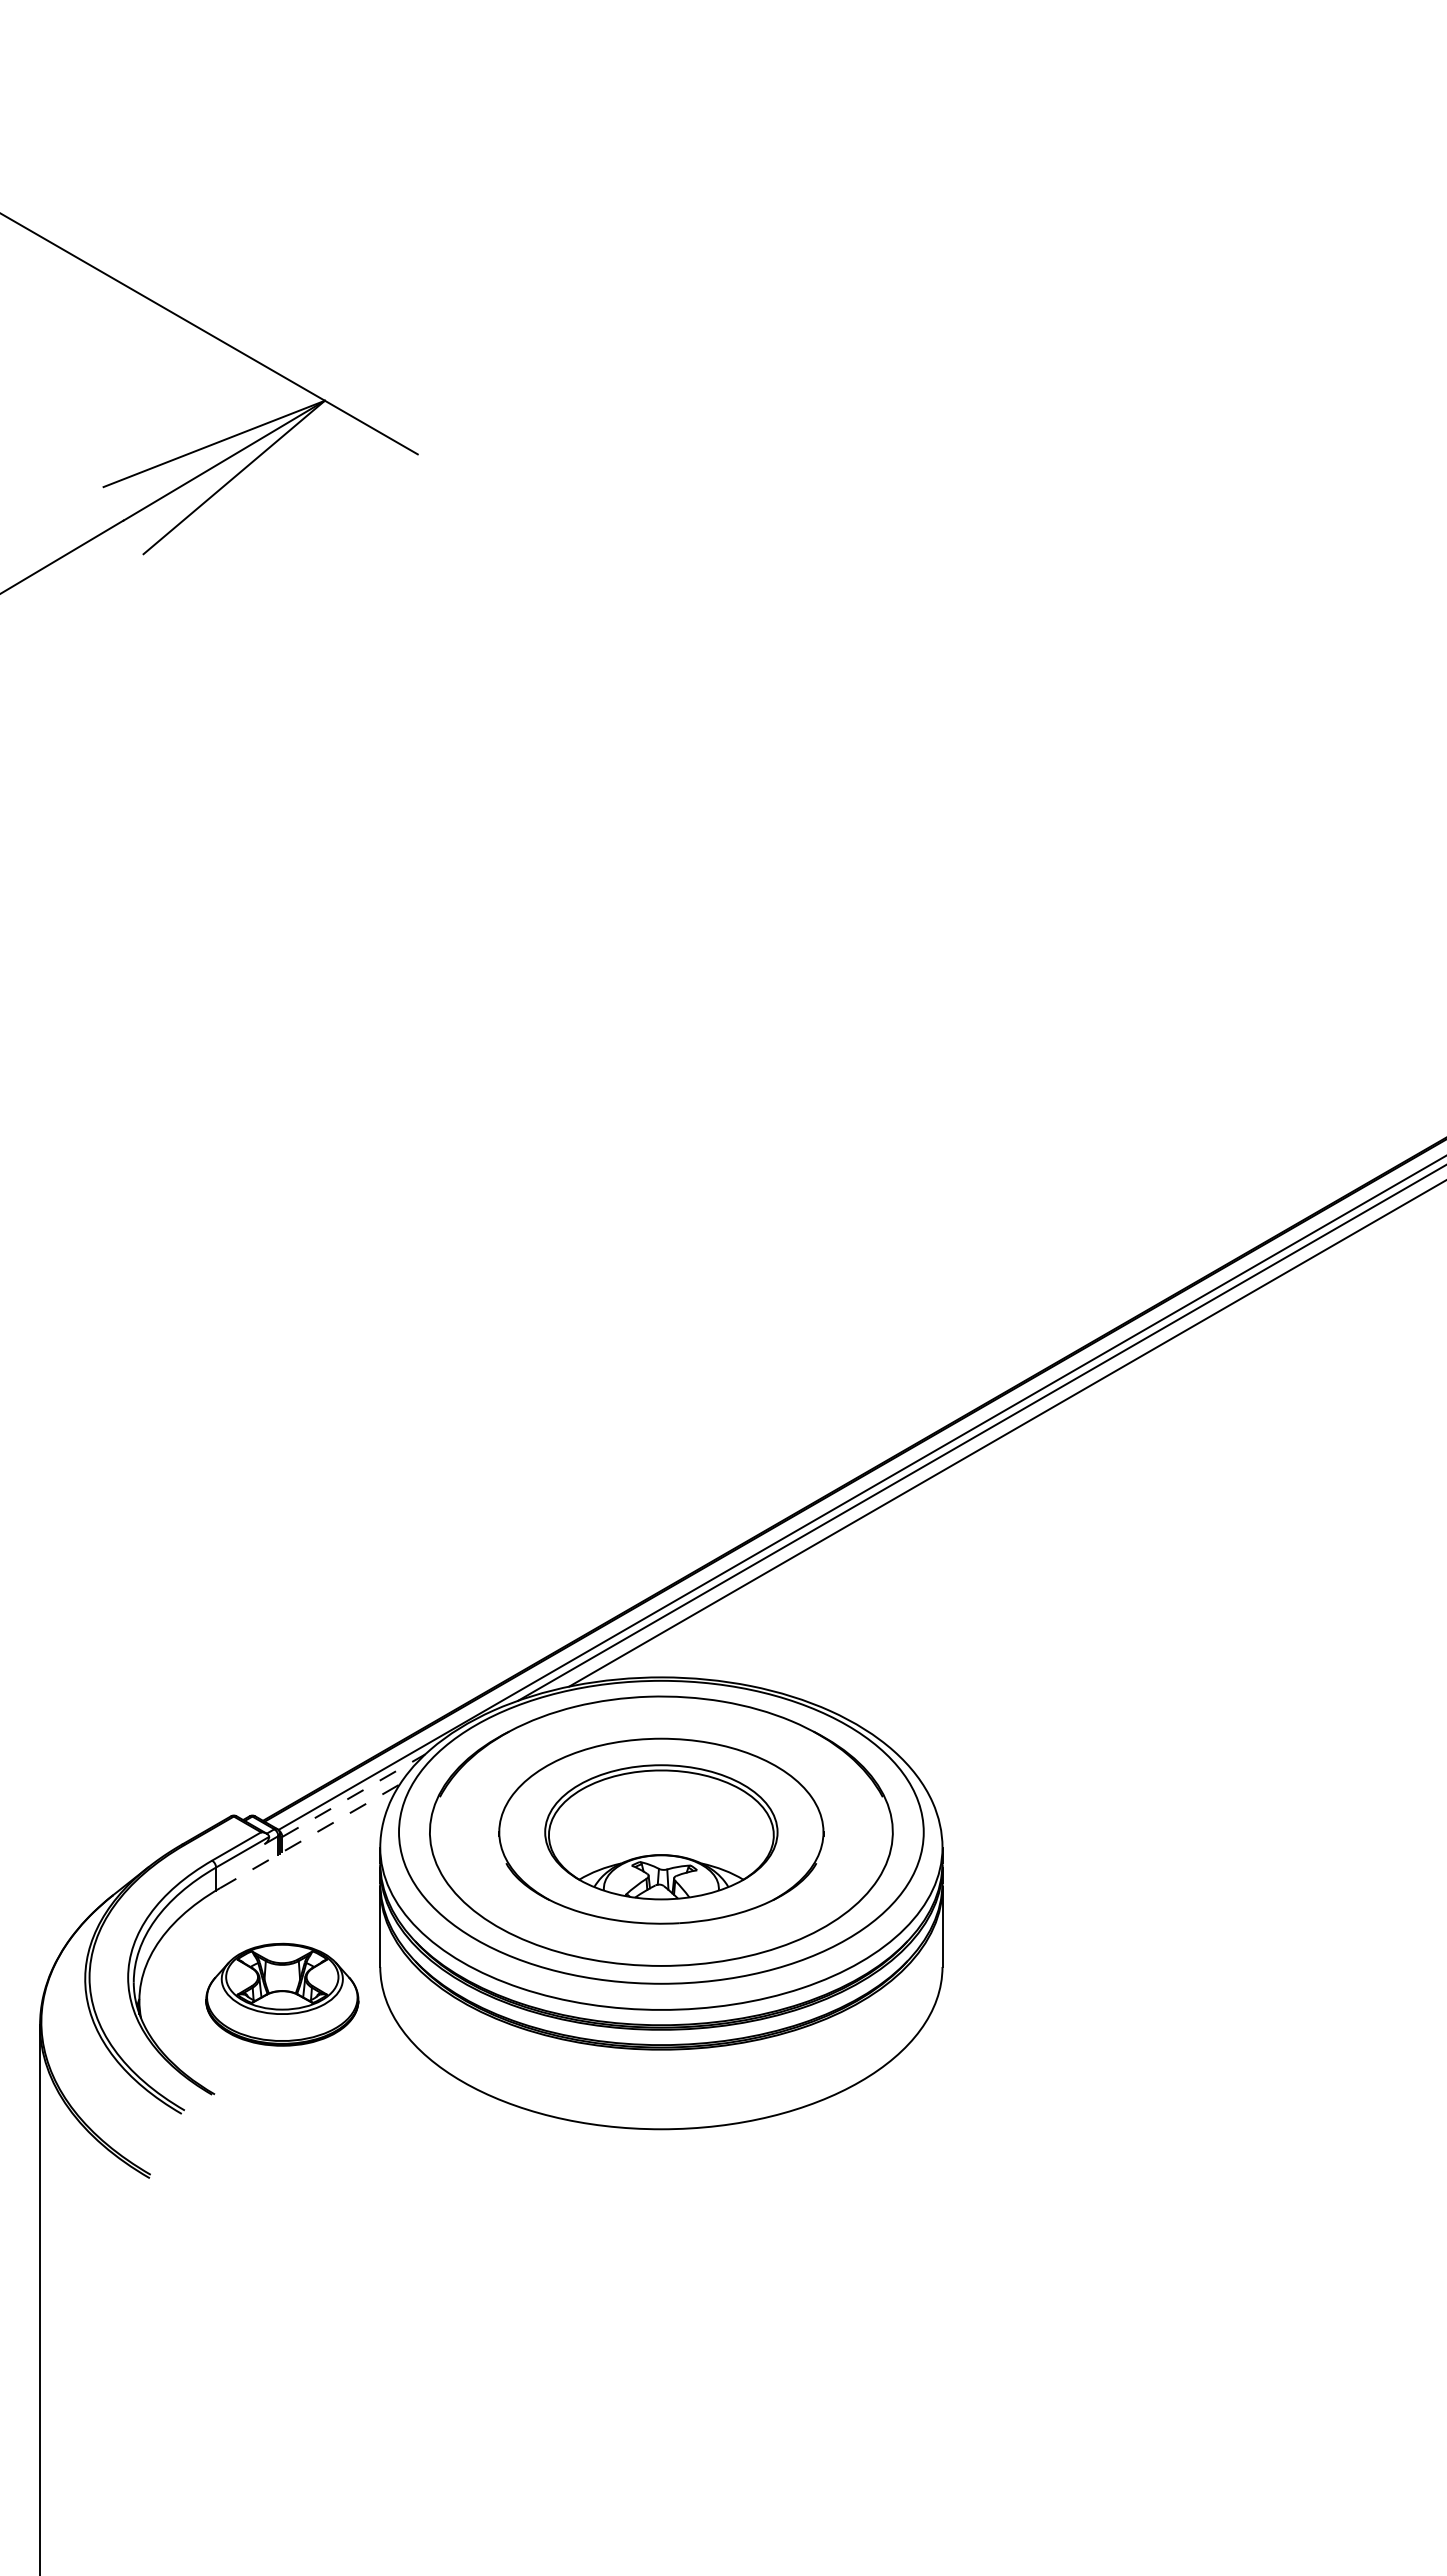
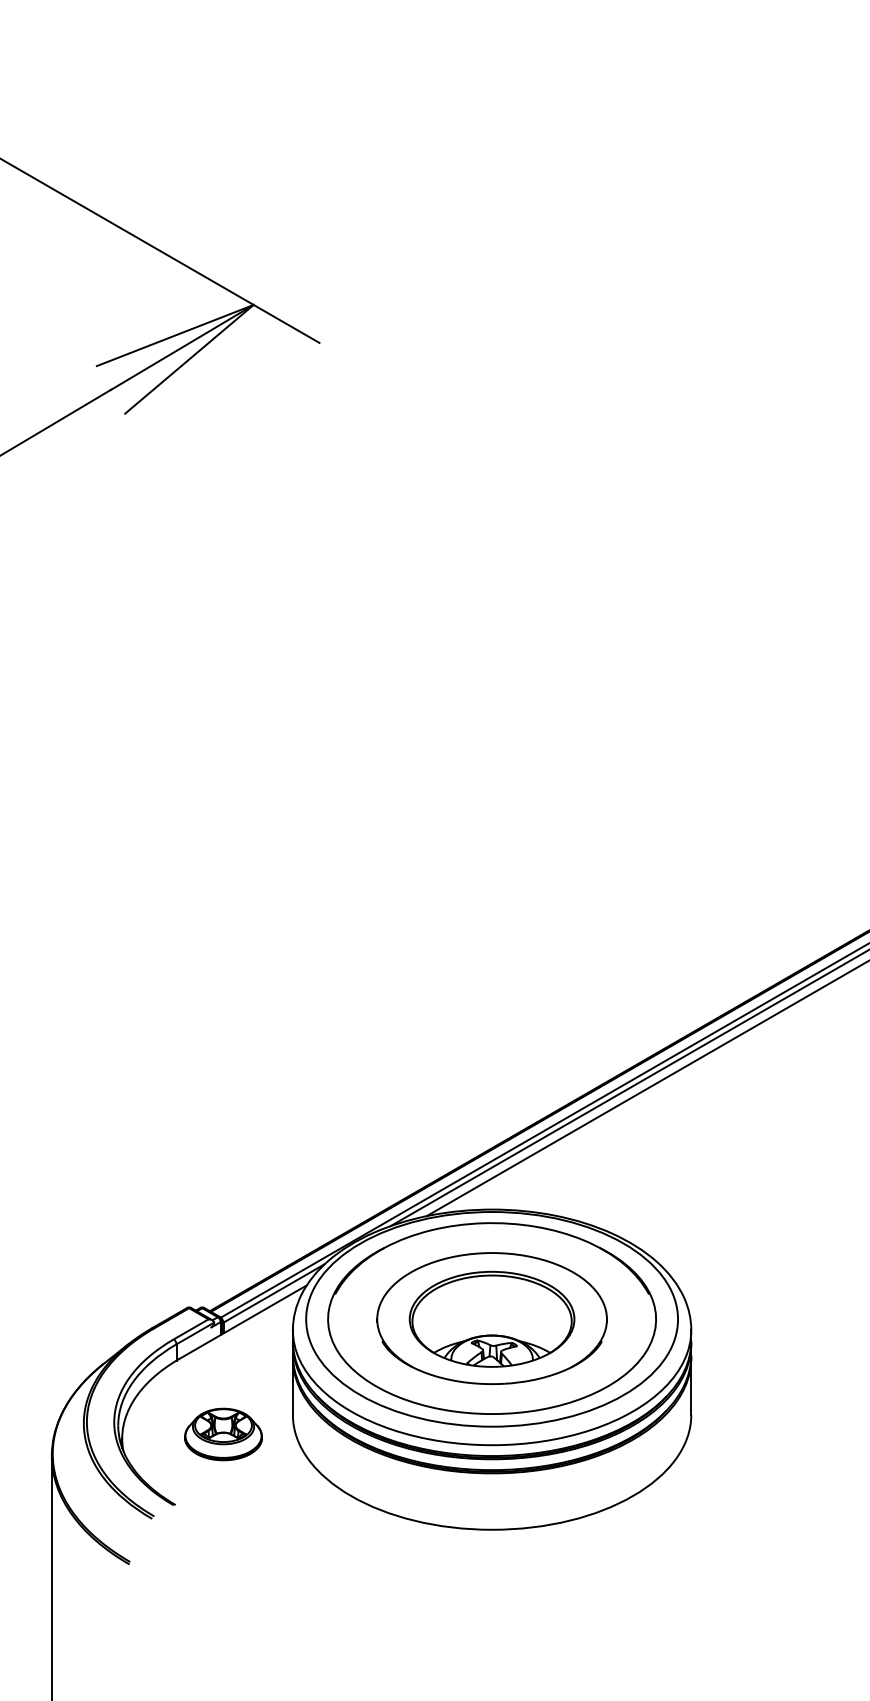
line: (354, 1795) -> (274, 1293), dashed -> solid
line: (309, 1836) -> (242, 1322), dashed -> solid
part: (282, 1994) -> (223, 1434), size x0.71

